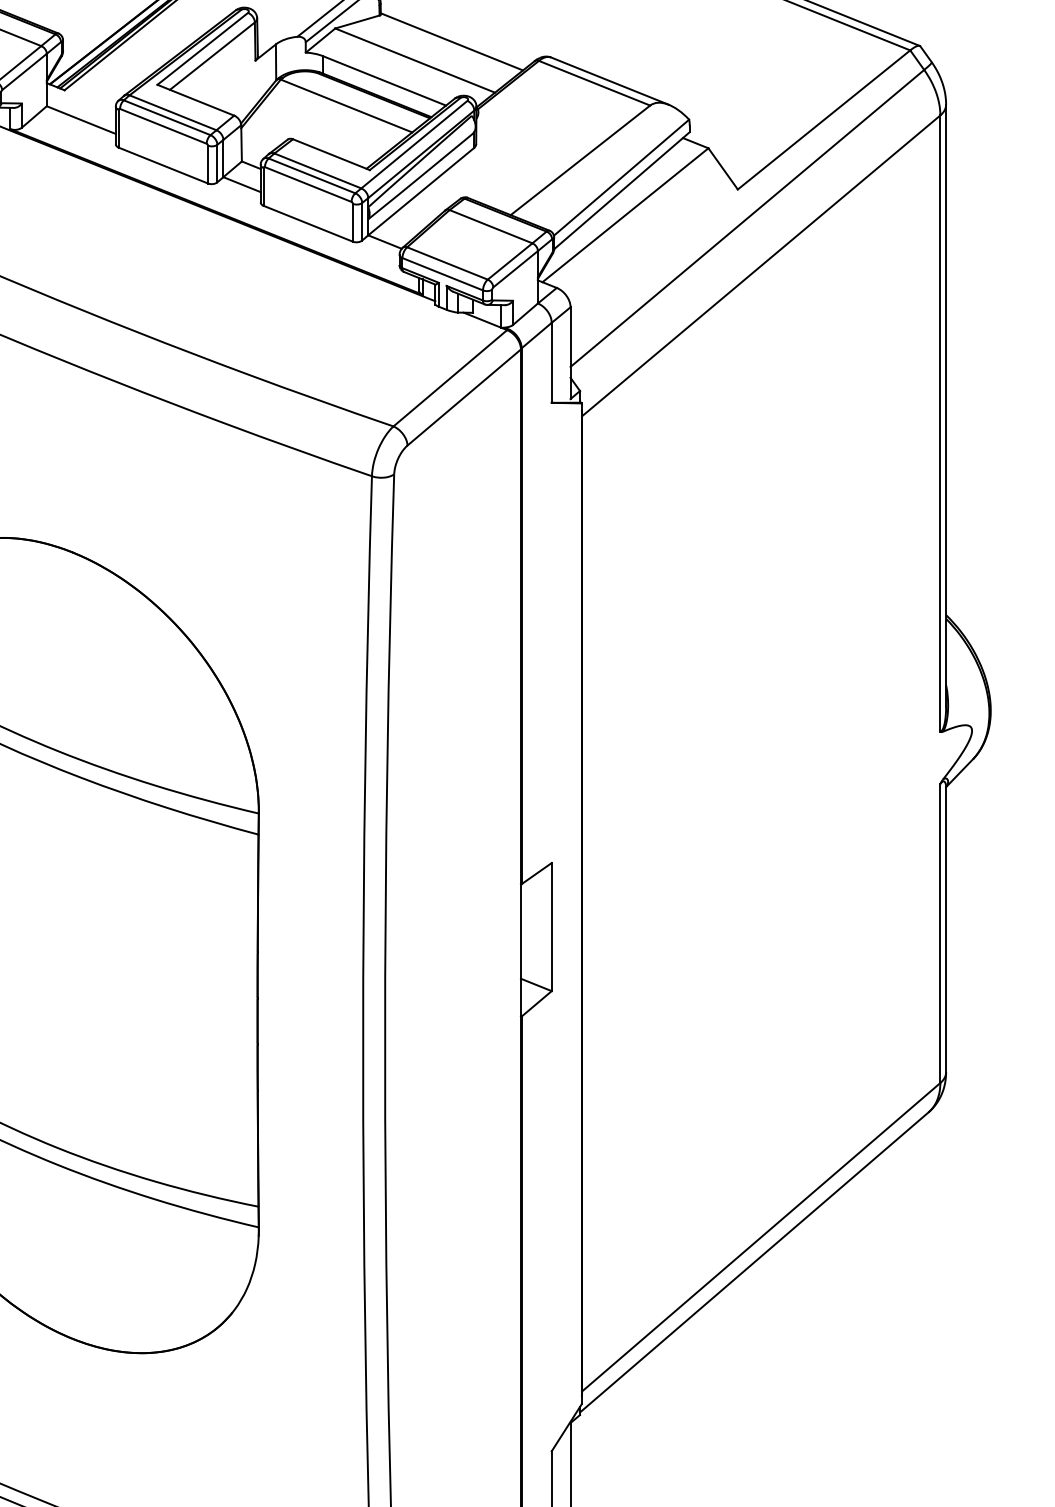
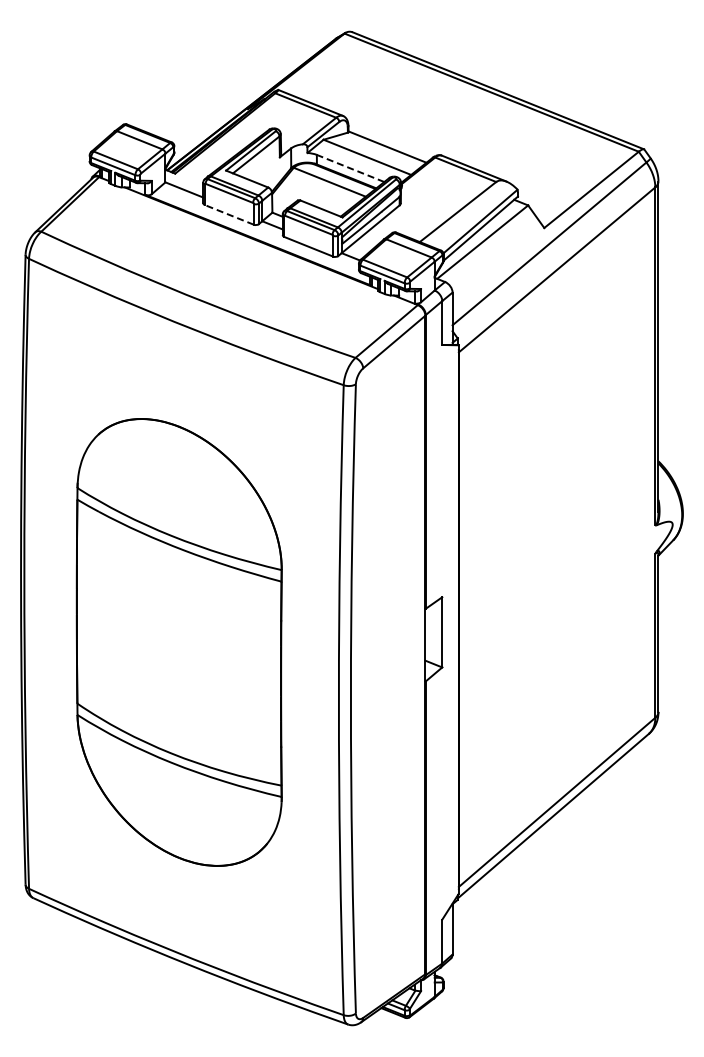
line: (384, 80) -> (350, 168), solid -> dashed
line: (161, 164) -> (228, 214), solid -> dashed

